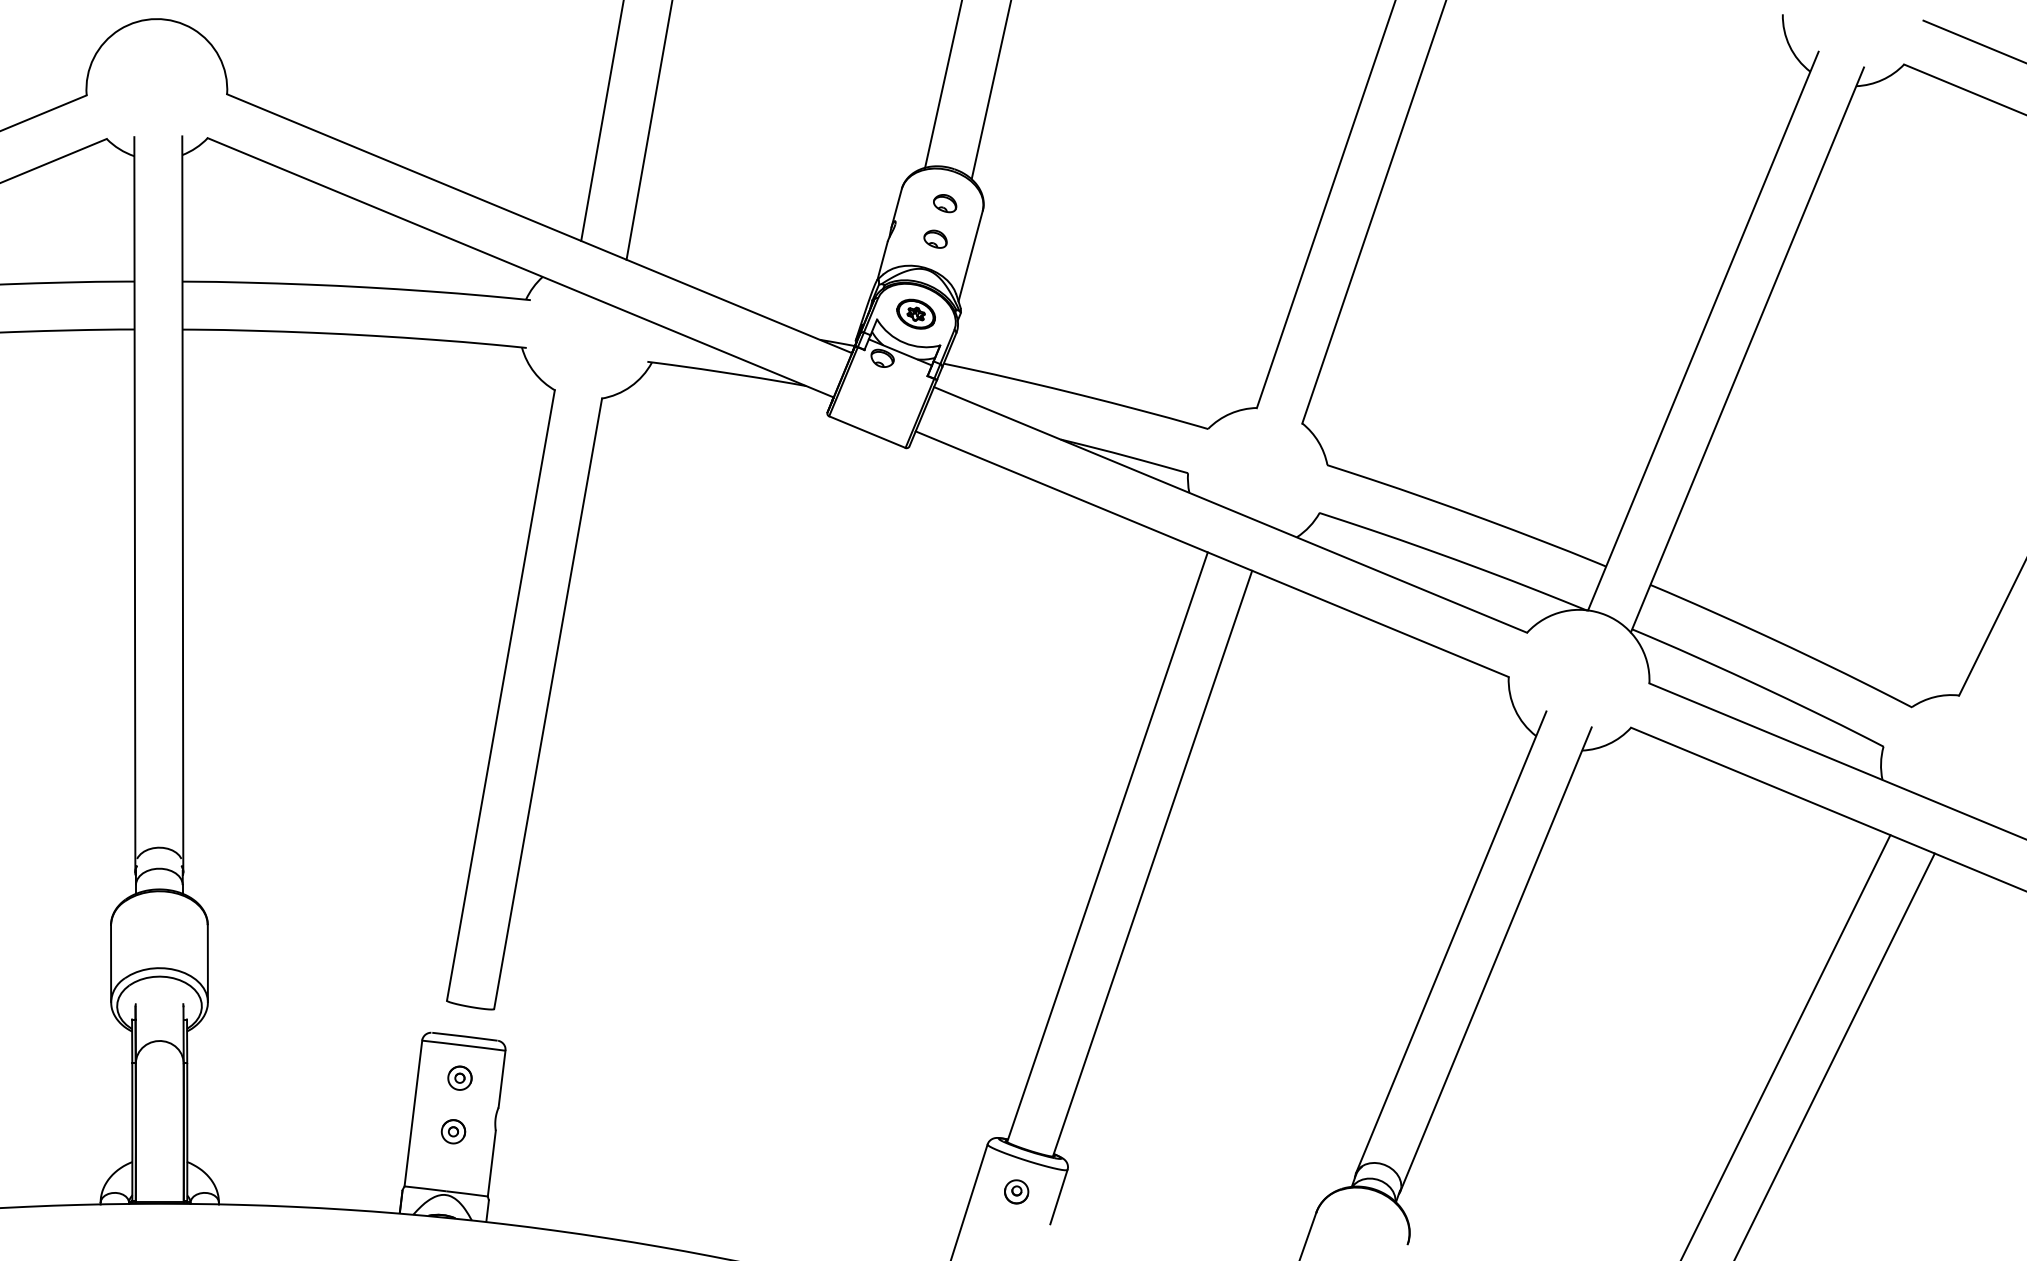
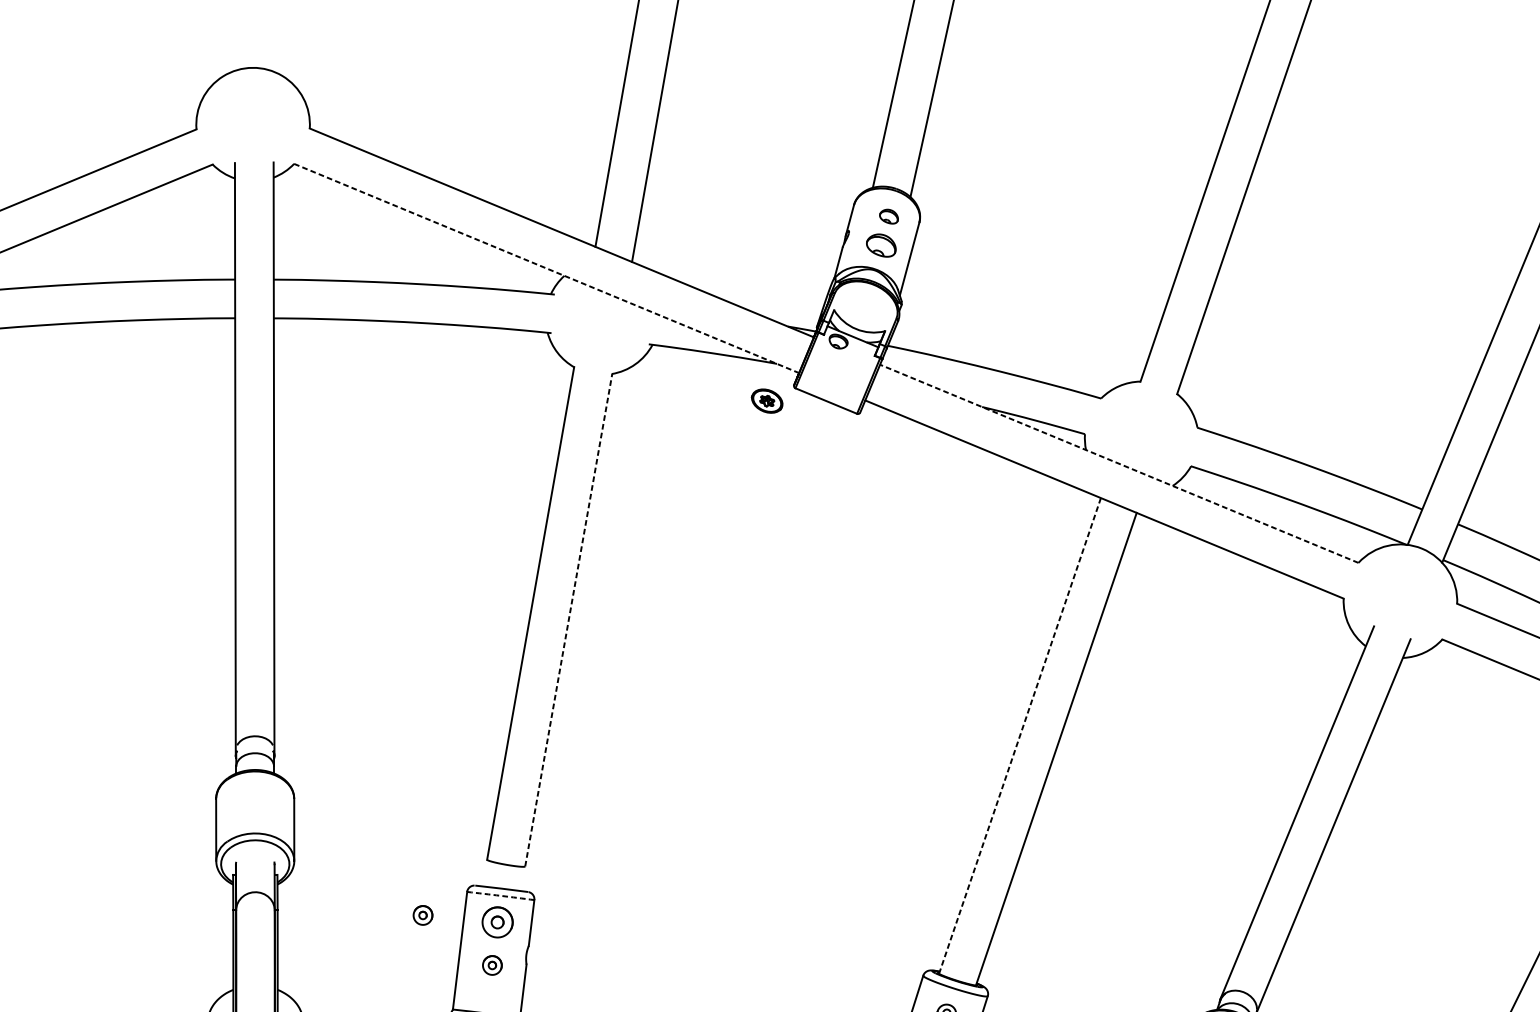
part: (935, 238) -> (881, 244), size x1.6
line: (520, 267) -> (546, 268), solid -> dashed
part: (915, 313) -> (766, 400), moved
line: (1230, 509) -> (1119, 463), solid -> dashed
line: (548, 703) -> (569, 619), solid -> dashed
line: (1107, 847) -> (1020, 736), solid -> dashed
arc: (463, 1045) -> (500, 895), solid -> dashed
part: (367, 1069) -> (423, 915), added
part: (459, 1077) -> (497, 921), size x1.6

